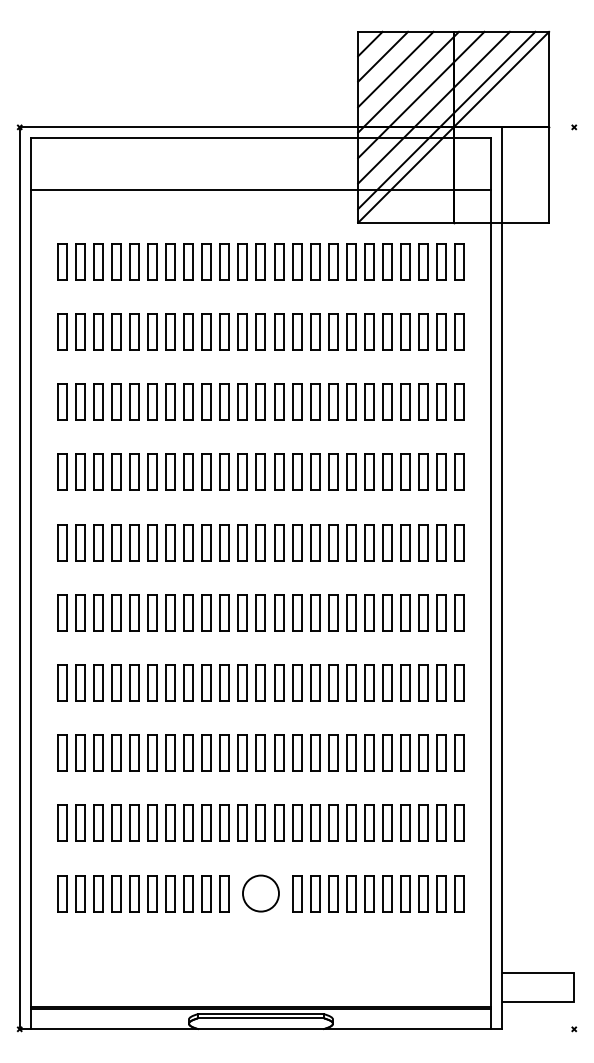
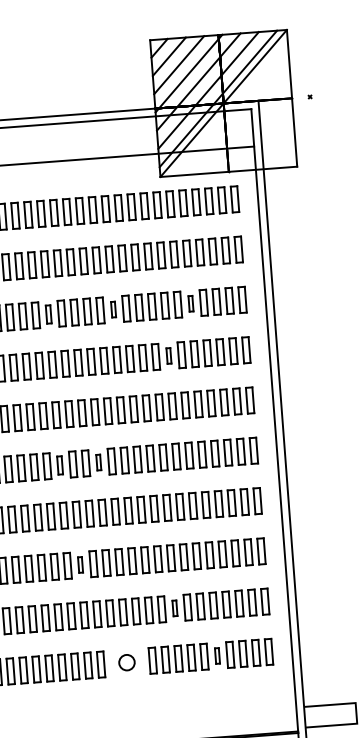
part: (188, 401) -> (48, 314), size x0.7
part: (279, 401) -> (113, 309), size x0.6
part: (387, 401) -> (191, 303), size x0.6
part: (351, 471) -> (169, 355), size x0.6
part: (188, 612) -> (59, 465), size x0.7
part: (242, 612) -> (98, 462), size x0.6
part: (206, 752) -> (80, 564), size x0.6
part: (333, 822) -> (175, 607), size x0.6
circle: (260, 893) -> (126, 662), size x0.6
part: (387, 893) -> (217, 655), size x0.6

